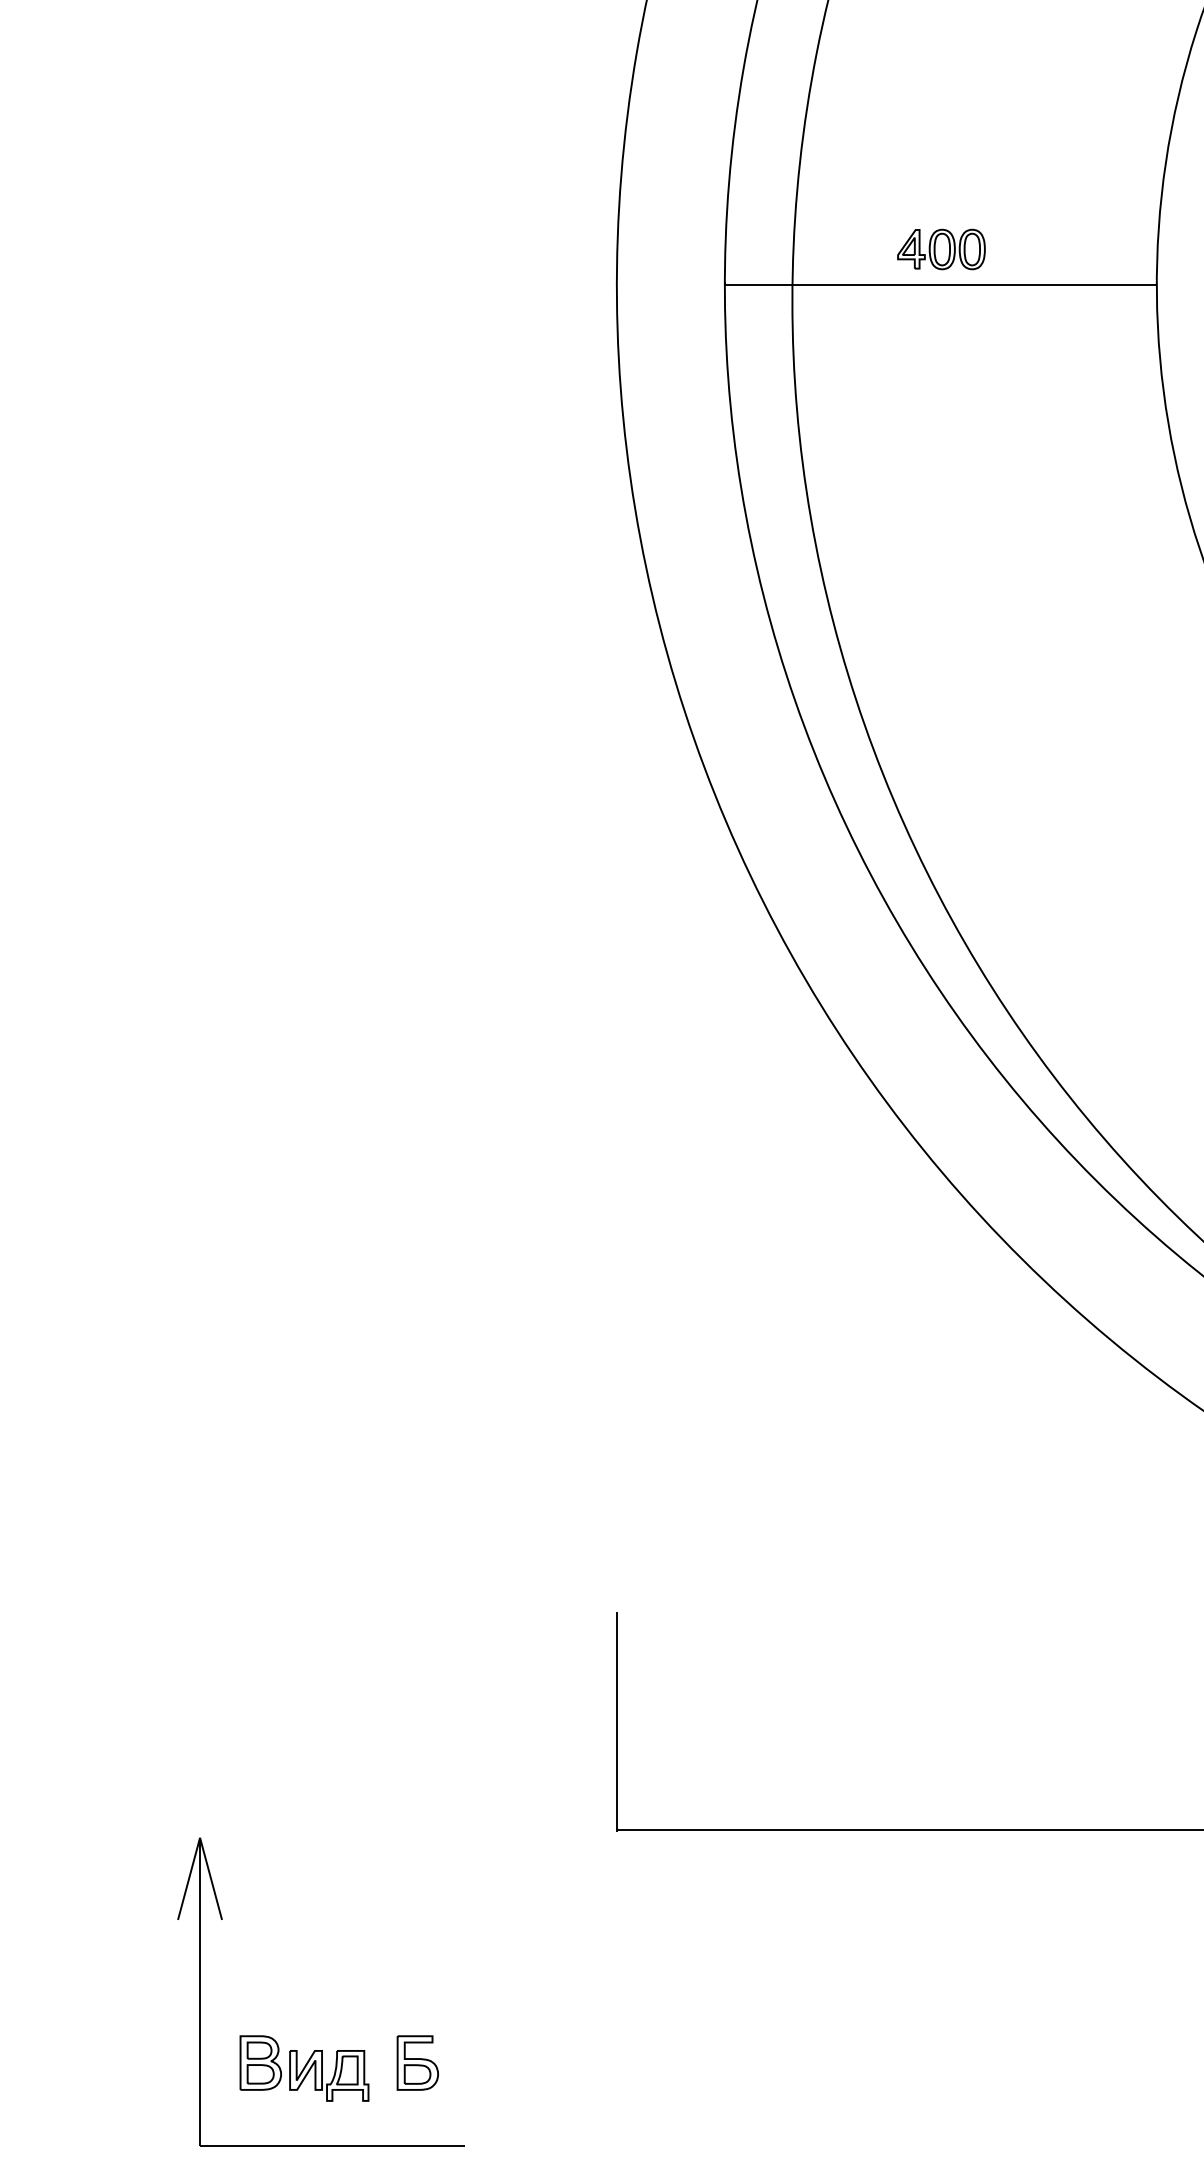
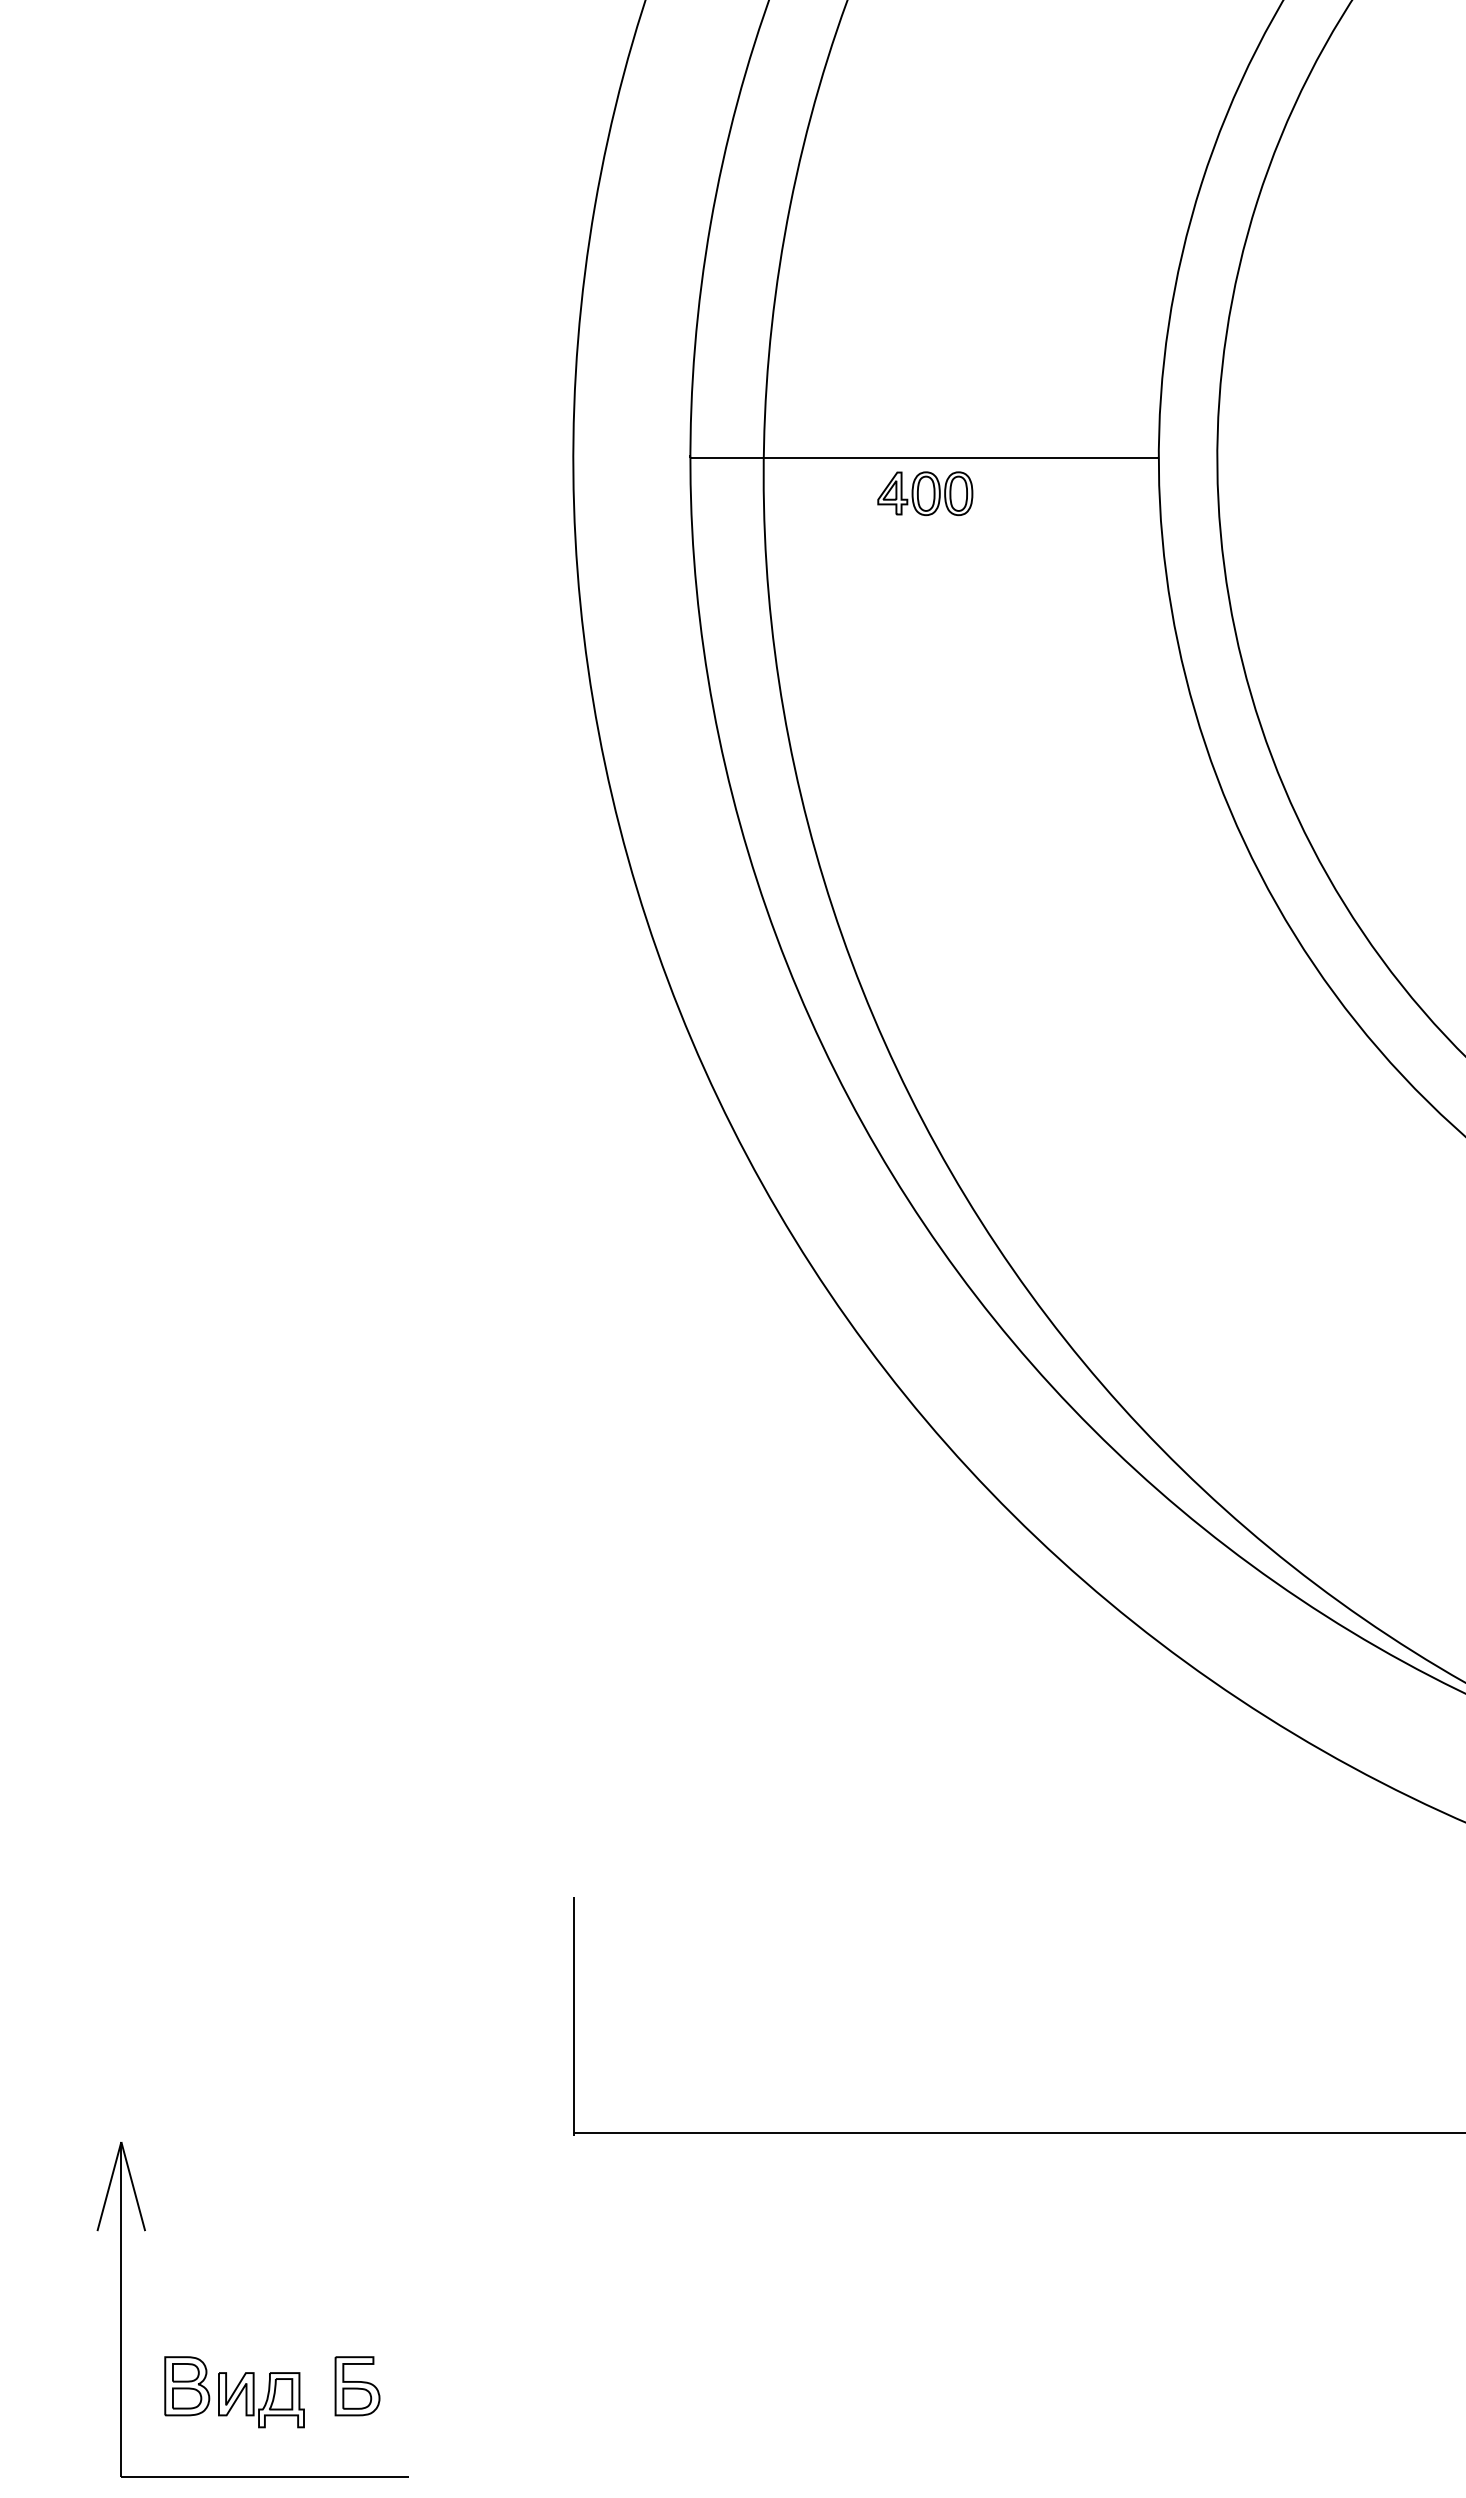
part: (941, 249) -> (925, 493), moved

